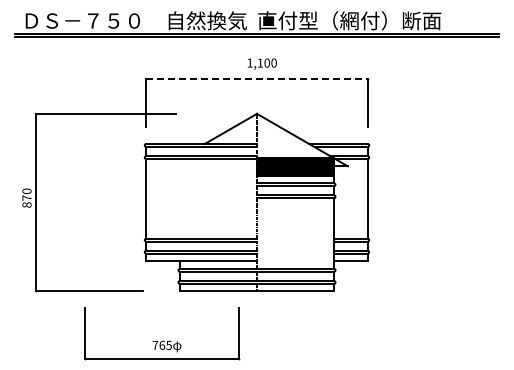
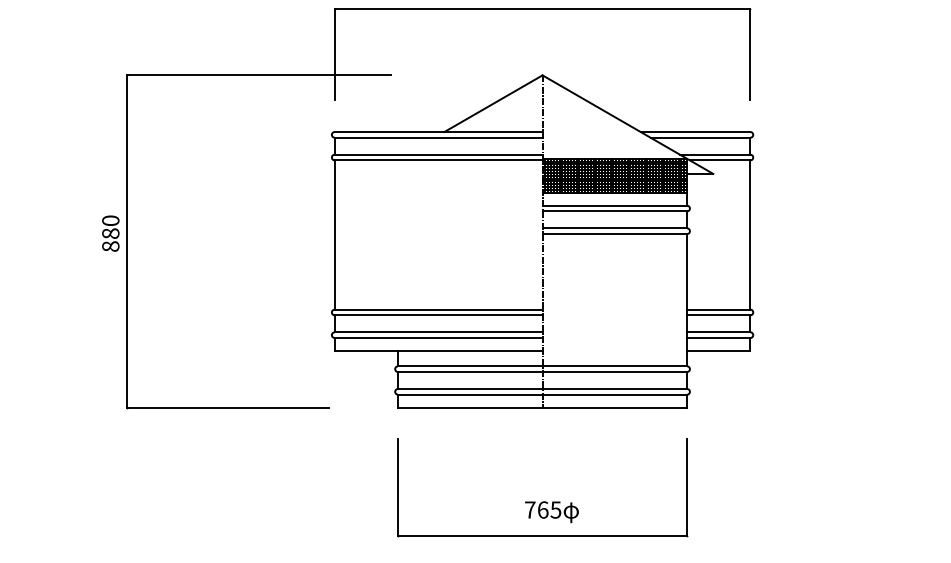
line: (256, 78) -> (541, 9), dashed -> solid
text: (26, 197) -> (109, 232), 870 -> 880
part: (162, 340) -> (543, 500), moved

